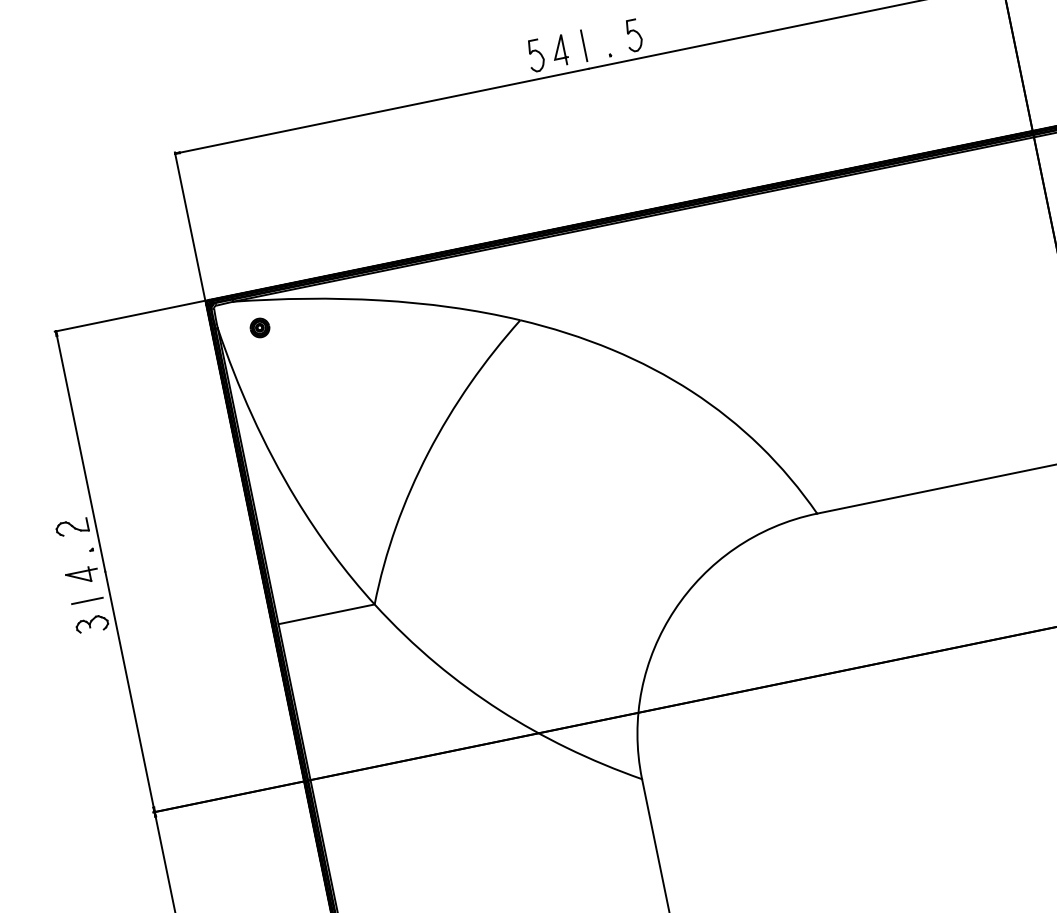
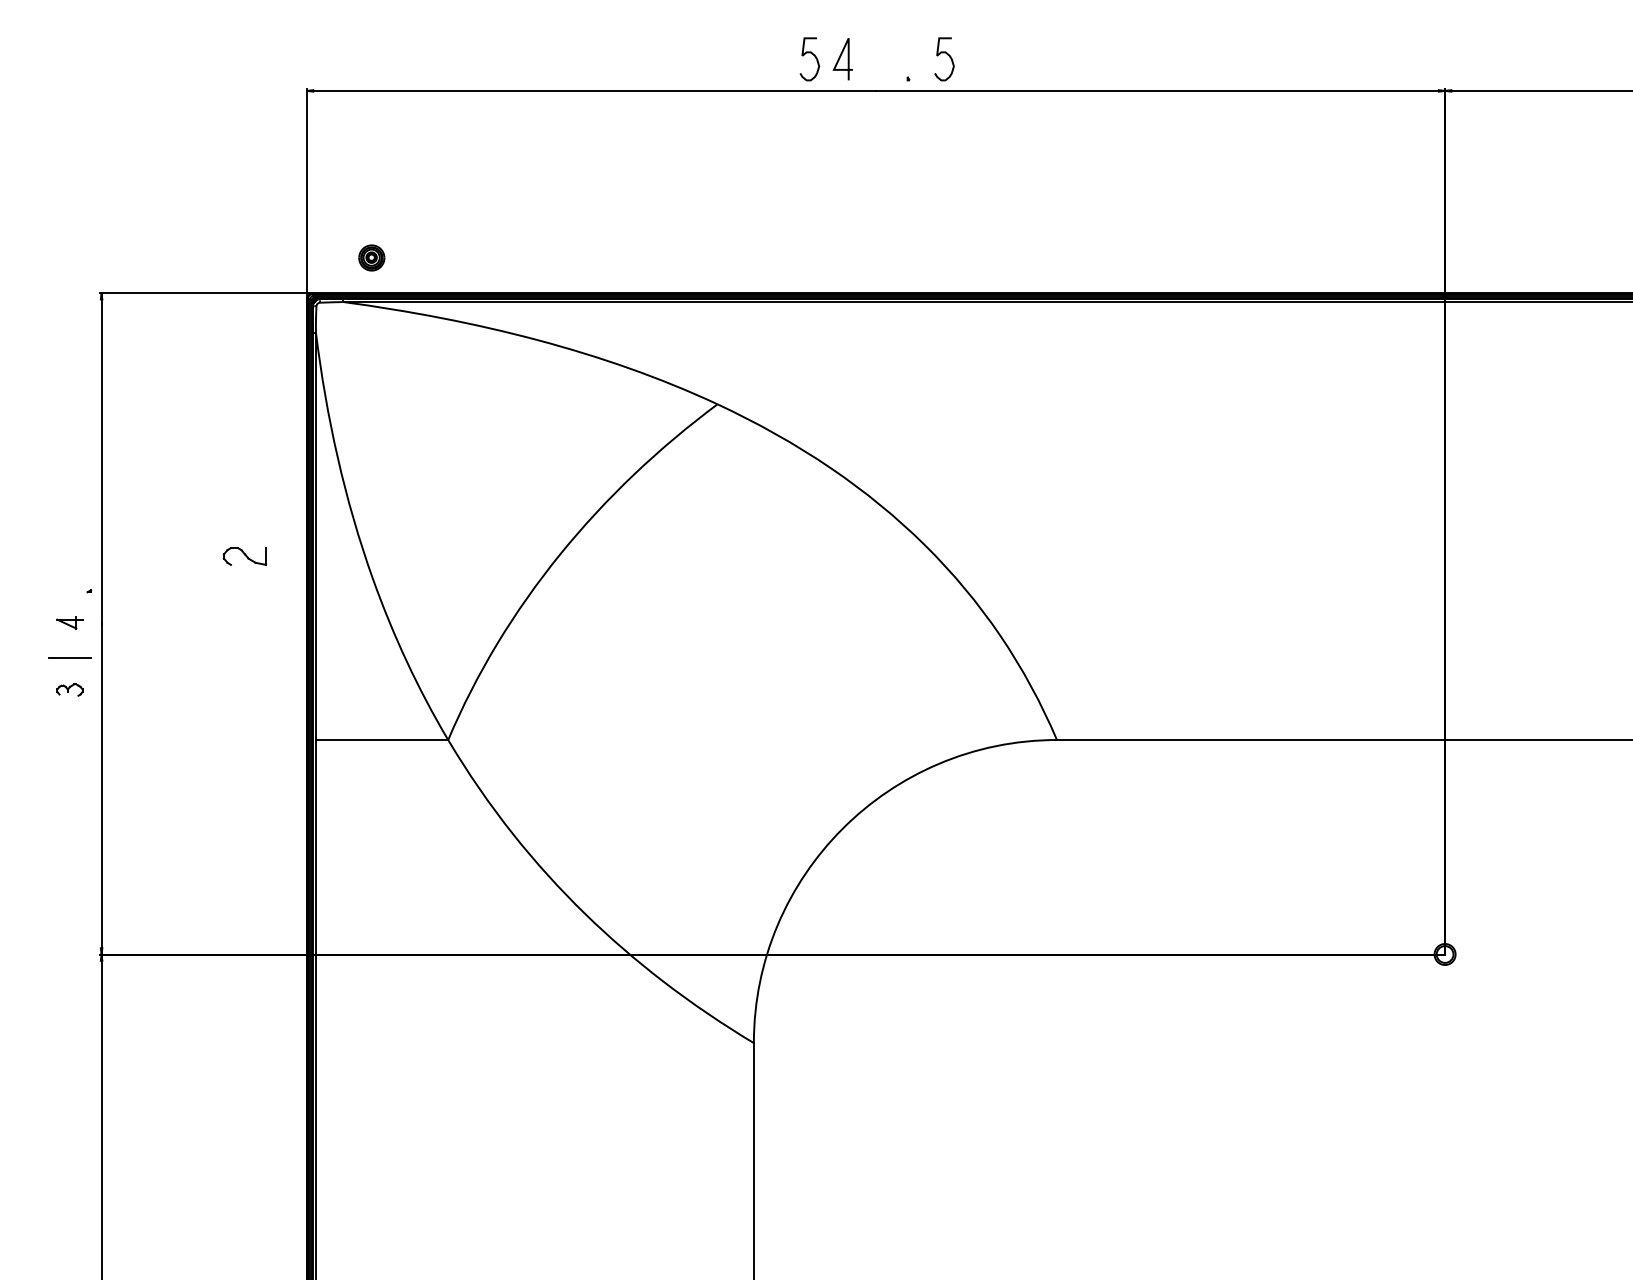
line: (584, 45) -> (876, 59), removed
part: (259, 327) -> (371, 257), moved
part: (71, 527) -> (244, 556), moved
part: (81, 575) -> (69, 622), size x0.6
part: (91, 624) -> (69, 689), size x0.6

